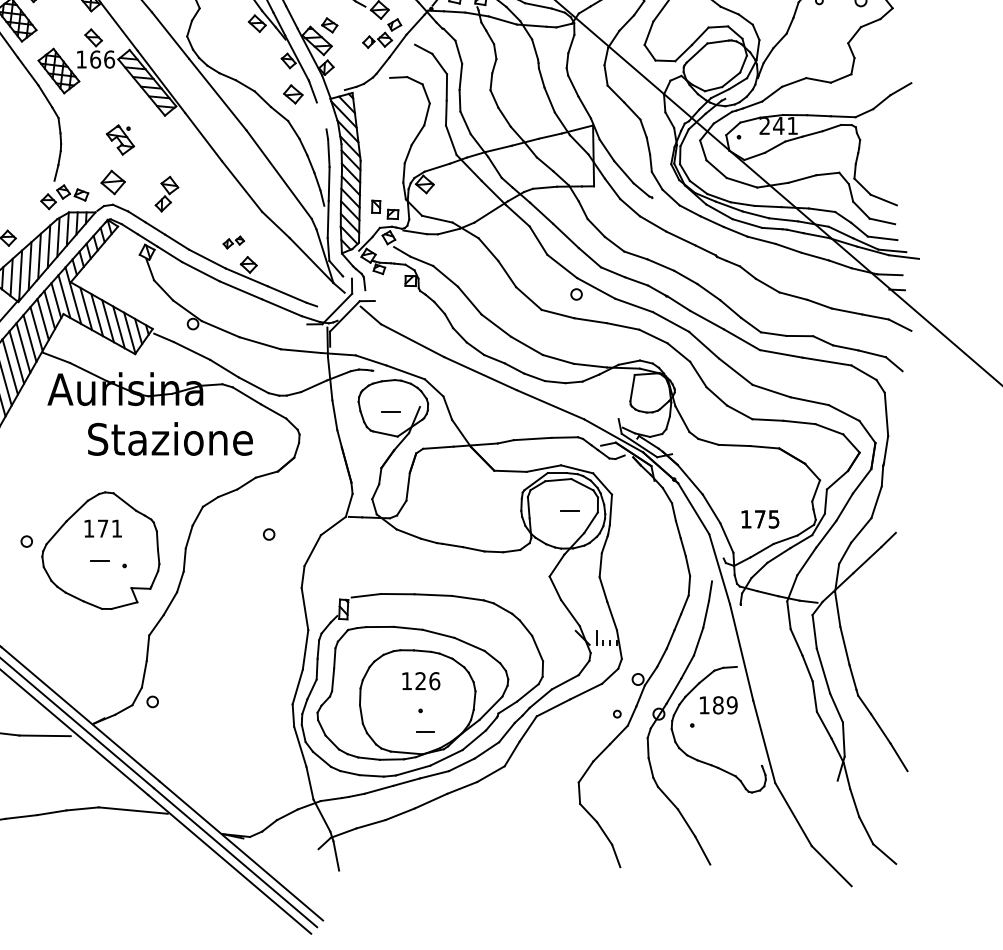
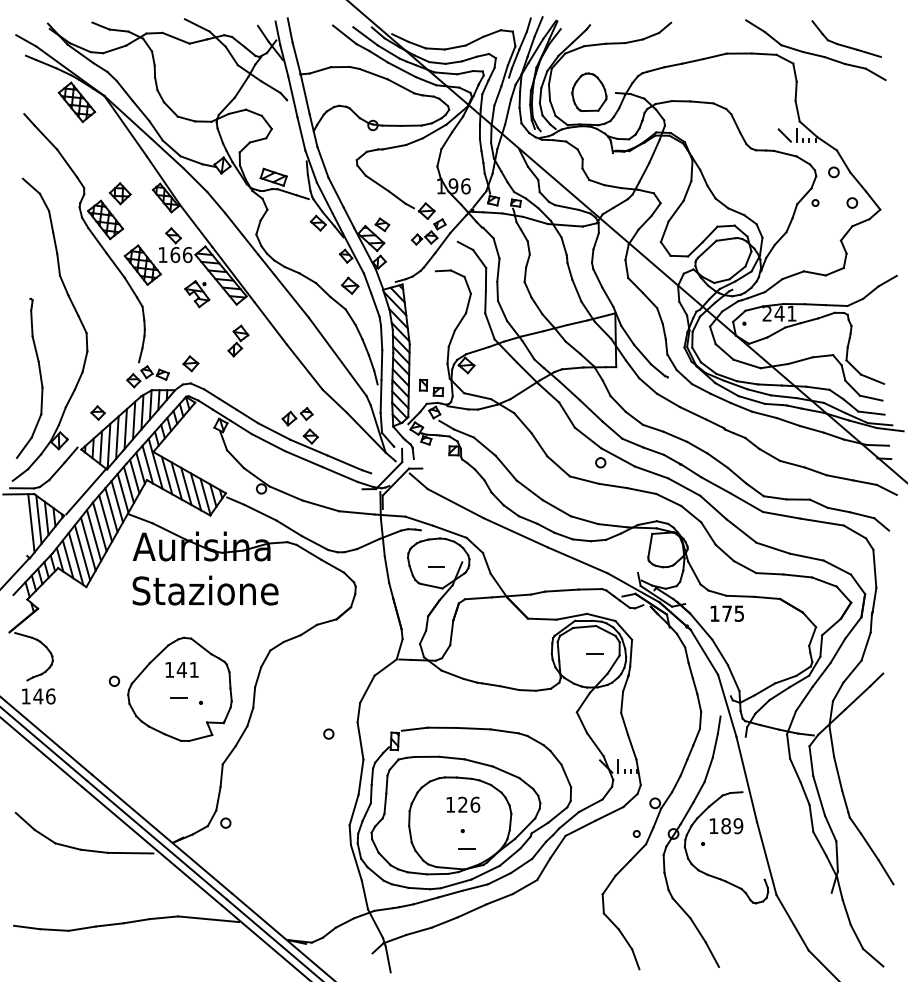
line: (321, 115) -> (375, 304), added
part: (120, 140) -> (197, 294), moved
part: (112, 182) -> (190, 363), size x0.71
part: (167, 193) -> (238, 340), moved
part: (233, 242) -> (297, 416), size x1.67
text: (170, 438) -> (205, 590), moved
text: (759, 519) -> (726, 613), moved
text: (102, 528) -> (181, 669), 171 -> 141
circle: (268, 533) -> (328, 733), moved

